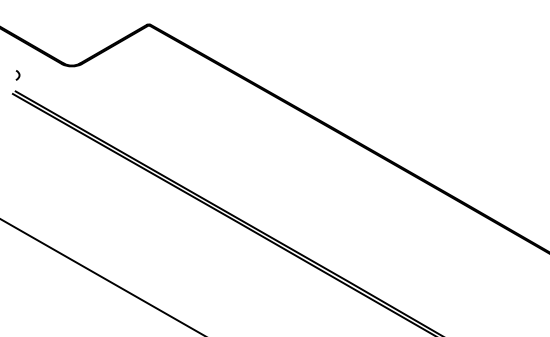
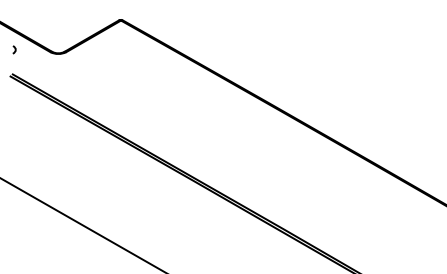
curve: (18, 75) -> (14, 49), moved

